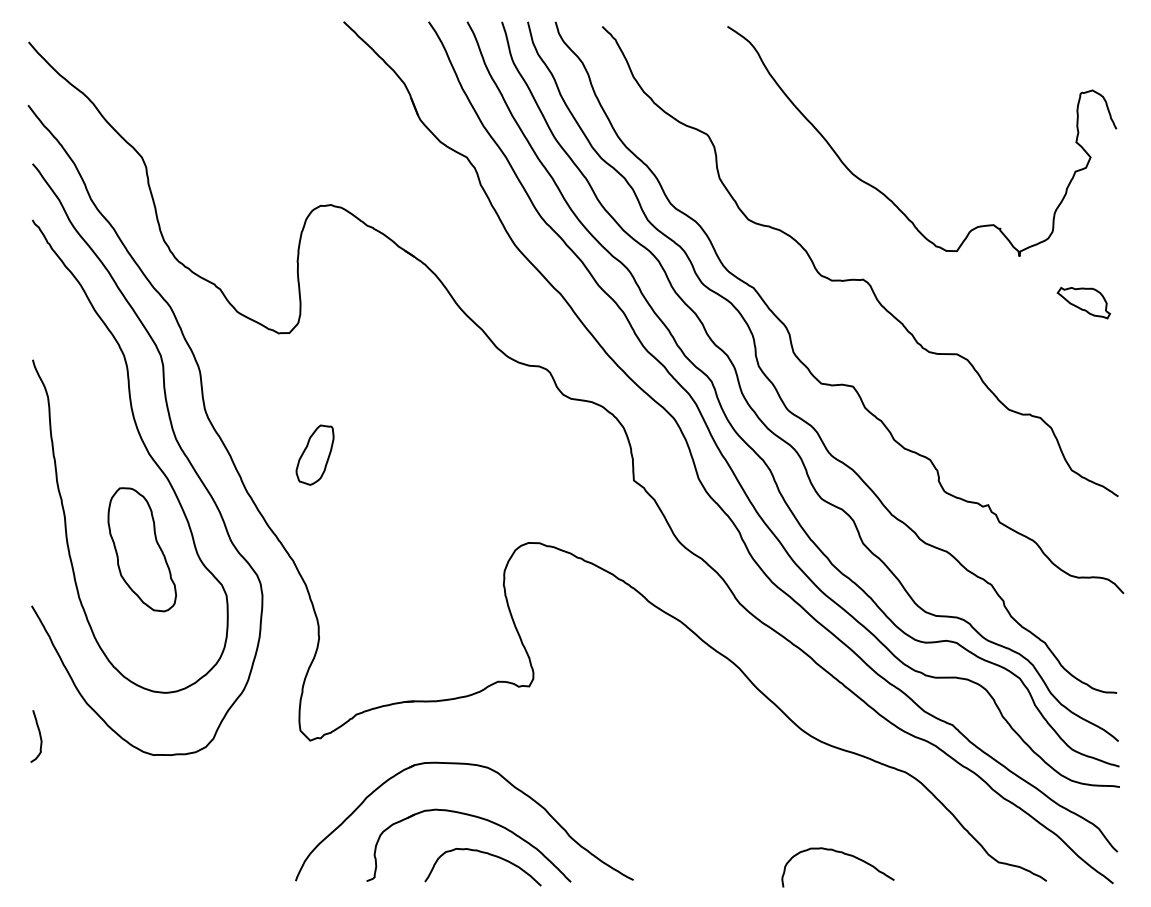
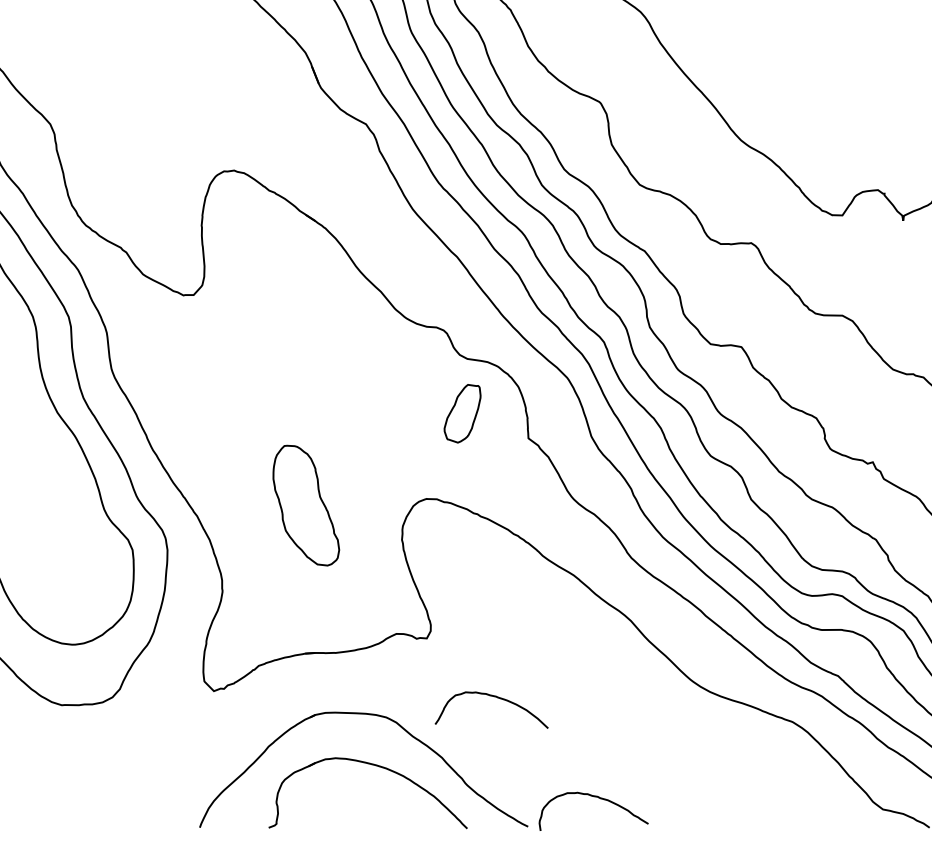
part: (314, 454) -> (462, 413), moved
part: (142, 549) -> (306, 505), moved
curve: (843, 854) -> (599, 798), moved
curve: (489, 855) -> (497, 698), moved

